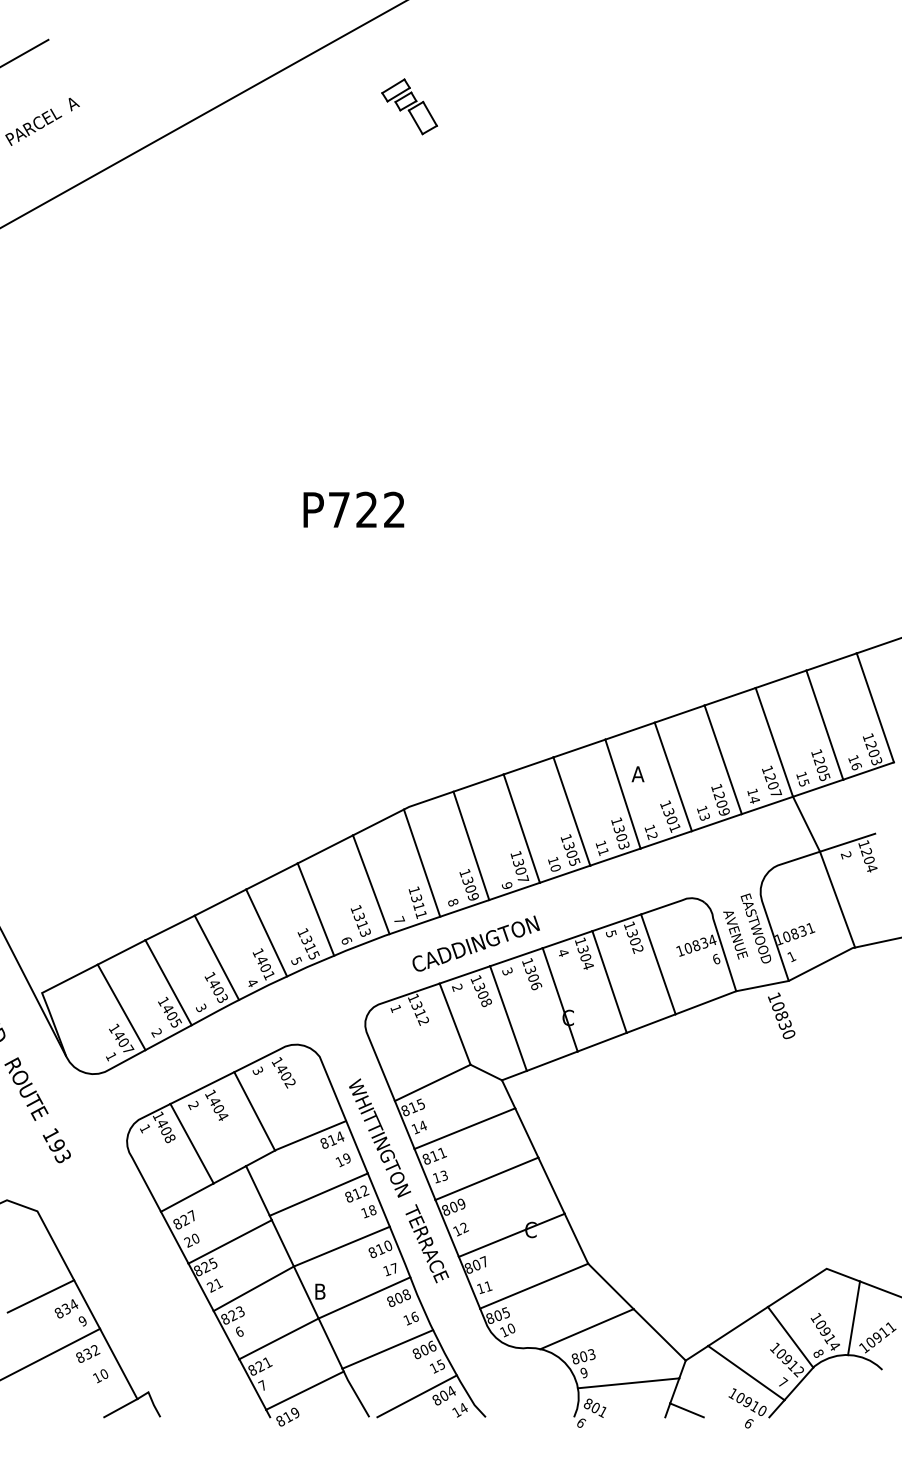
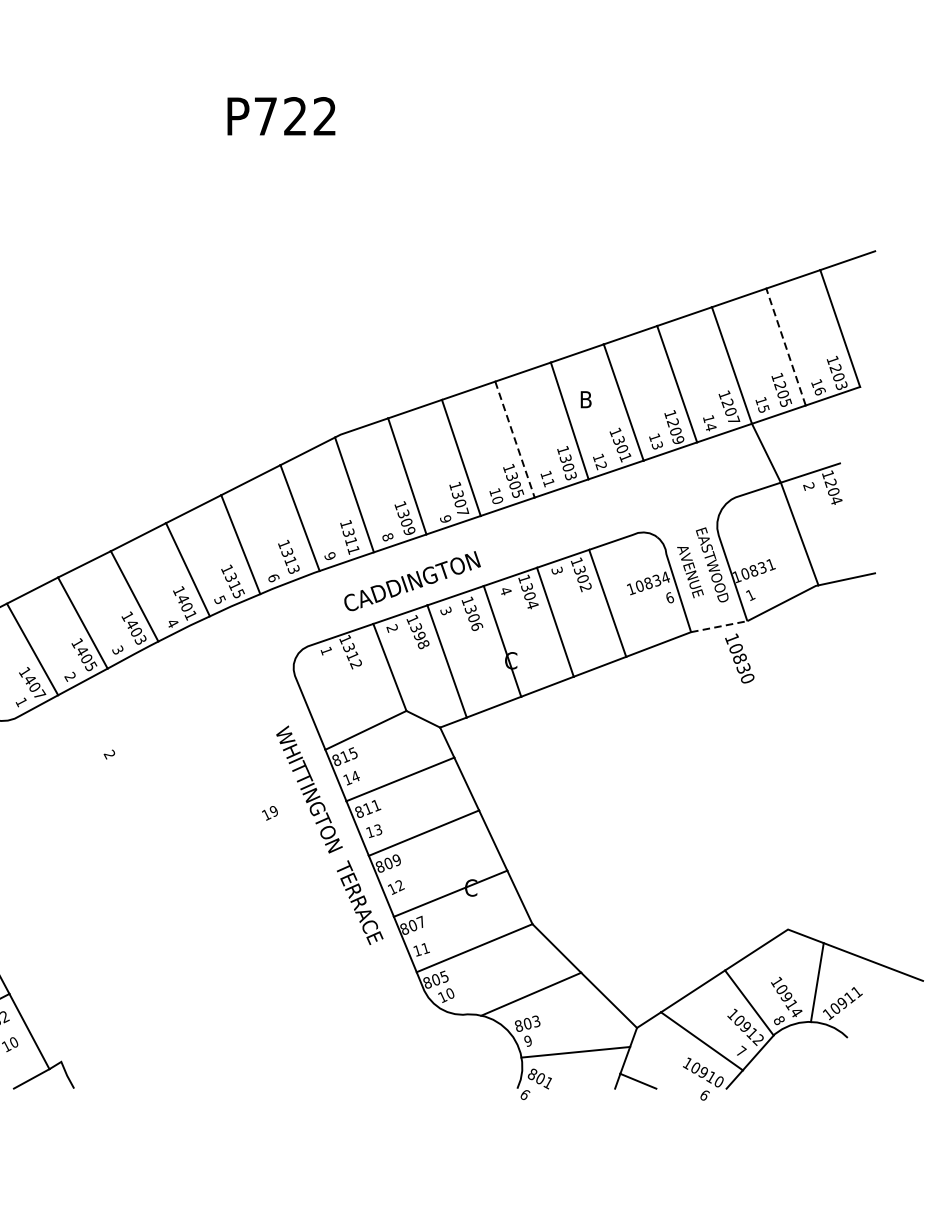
line: (824, 725) -> (785, 347), solid -> dashed
text: (637, 774) -> (585, 399), A -> B
line: (572, 812) -> (515, 440), solid -> dashed
text: (399, 919) -> (330, 555), 7 -> 9
text: (612, 933) -> (558, 570), 5 -> 3
line: (762, 986) -> (719, 627), solid -> dashed
text: (482, 994) -> (419, 635), 1308 -> 1398
part: (306, 1234) -> (230, 892), removed

